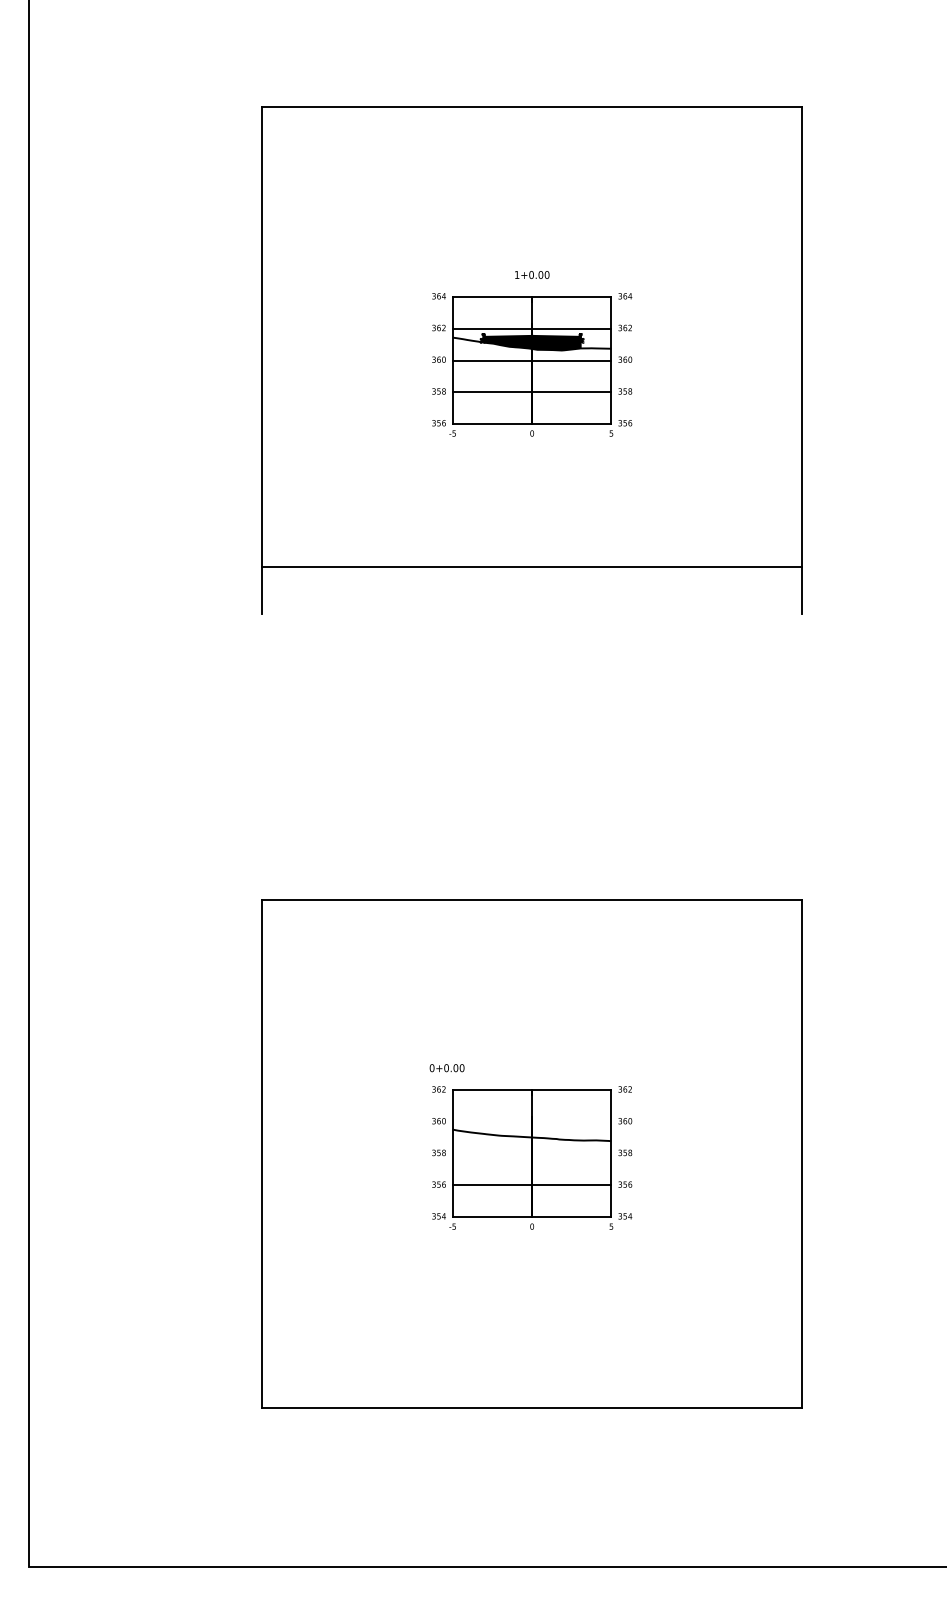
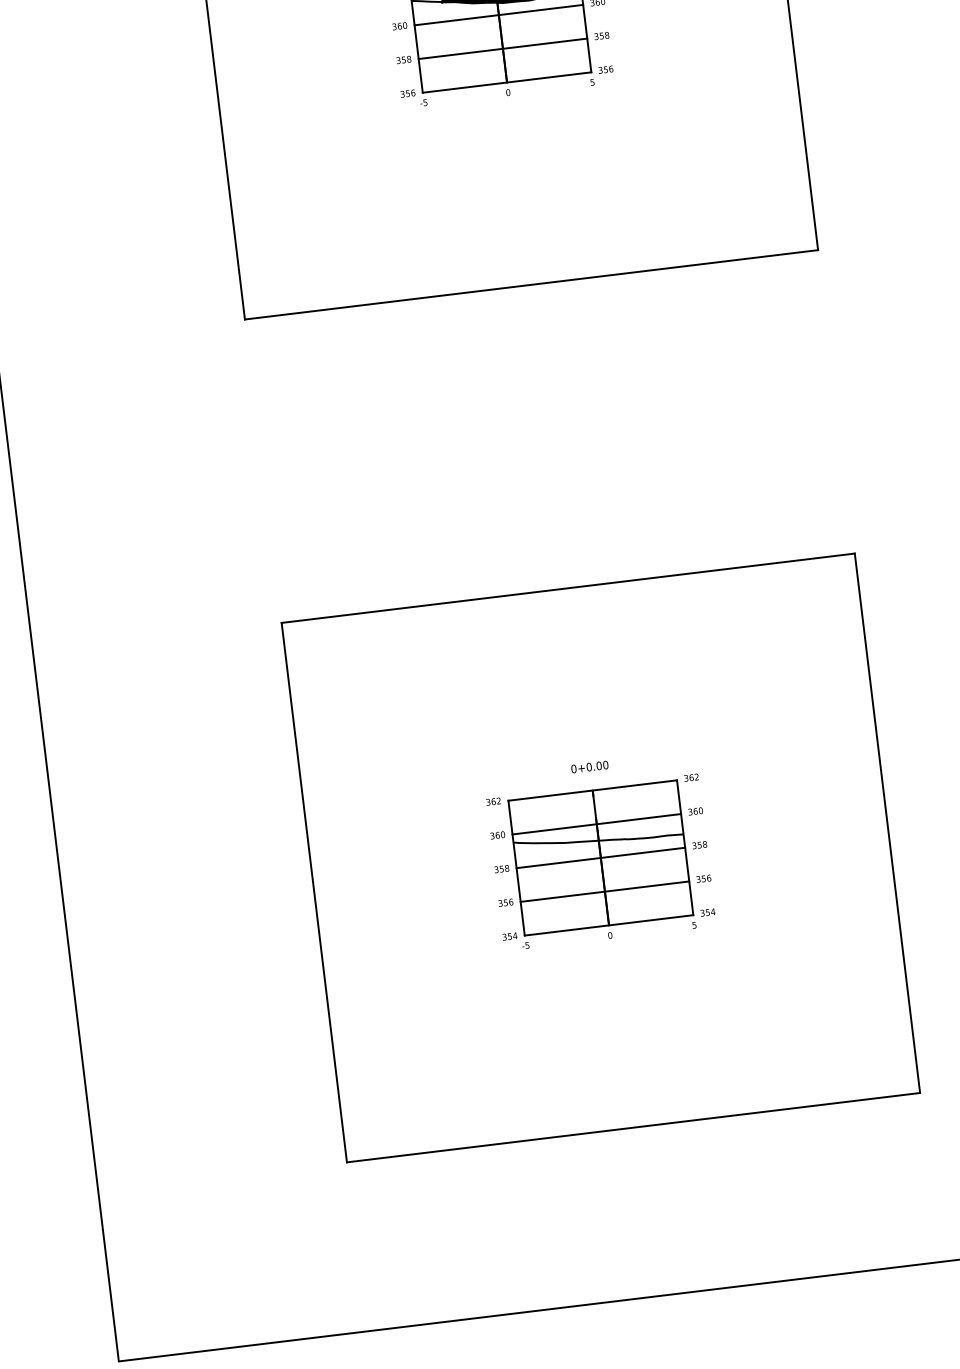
line: (531, 567) -> (530, 285), moved
text: (446, 1068) -> (589, 767), moved
line: (531, 1121) -> (596, 823), added
line: (531, 1153) -> (600, 857), added

